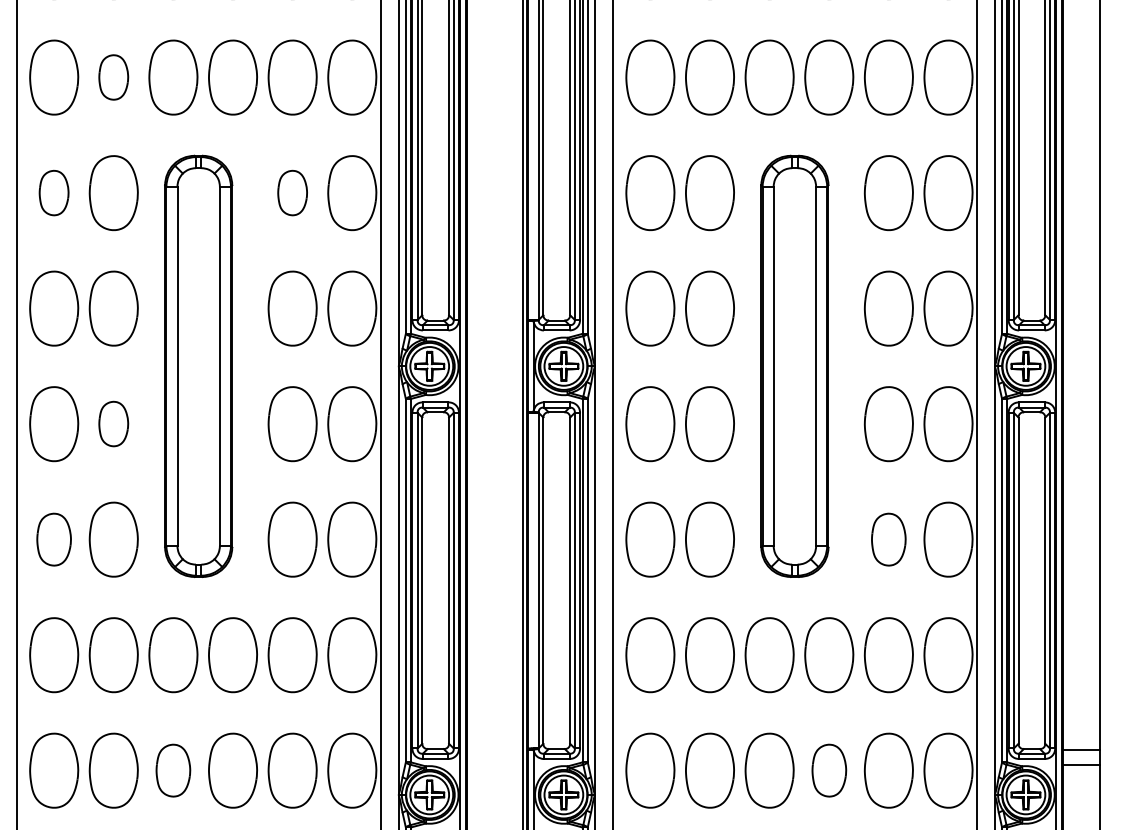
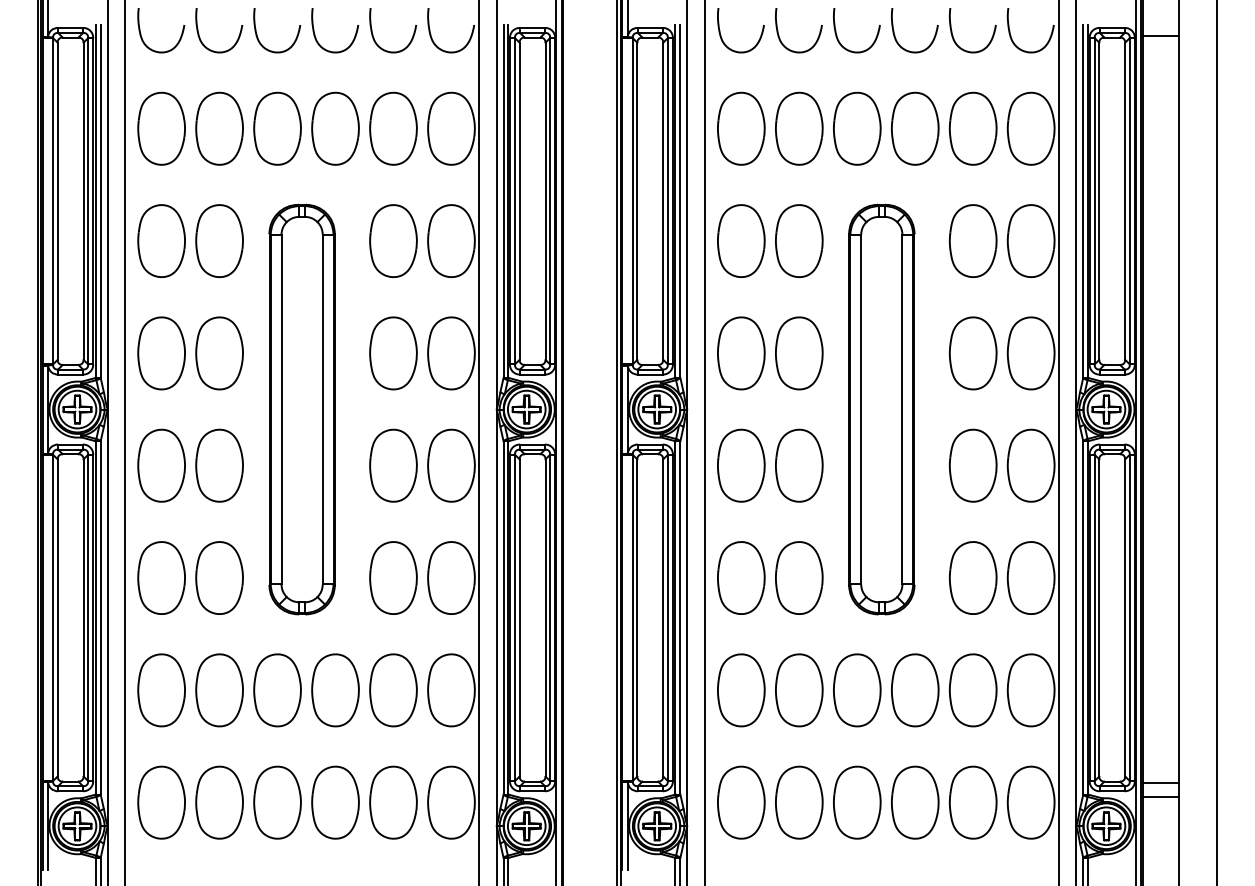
part: (113, 77) -> (219, 128), size x1.67
part: (54, 192) -> (161, 240), size x1.67
part: (292, 192) -> (393, 240), size x1.67
part: (113, 423) -> (219, 465), size x1.67
part: (54, 539) -> (161, 577), size x1.43
part: (888, 539) -> (972, 577), size x1.43
part: (173, 770) -> (277, 802), size x1.43
part: (829, 770) -> (915, 802), size x1.43

